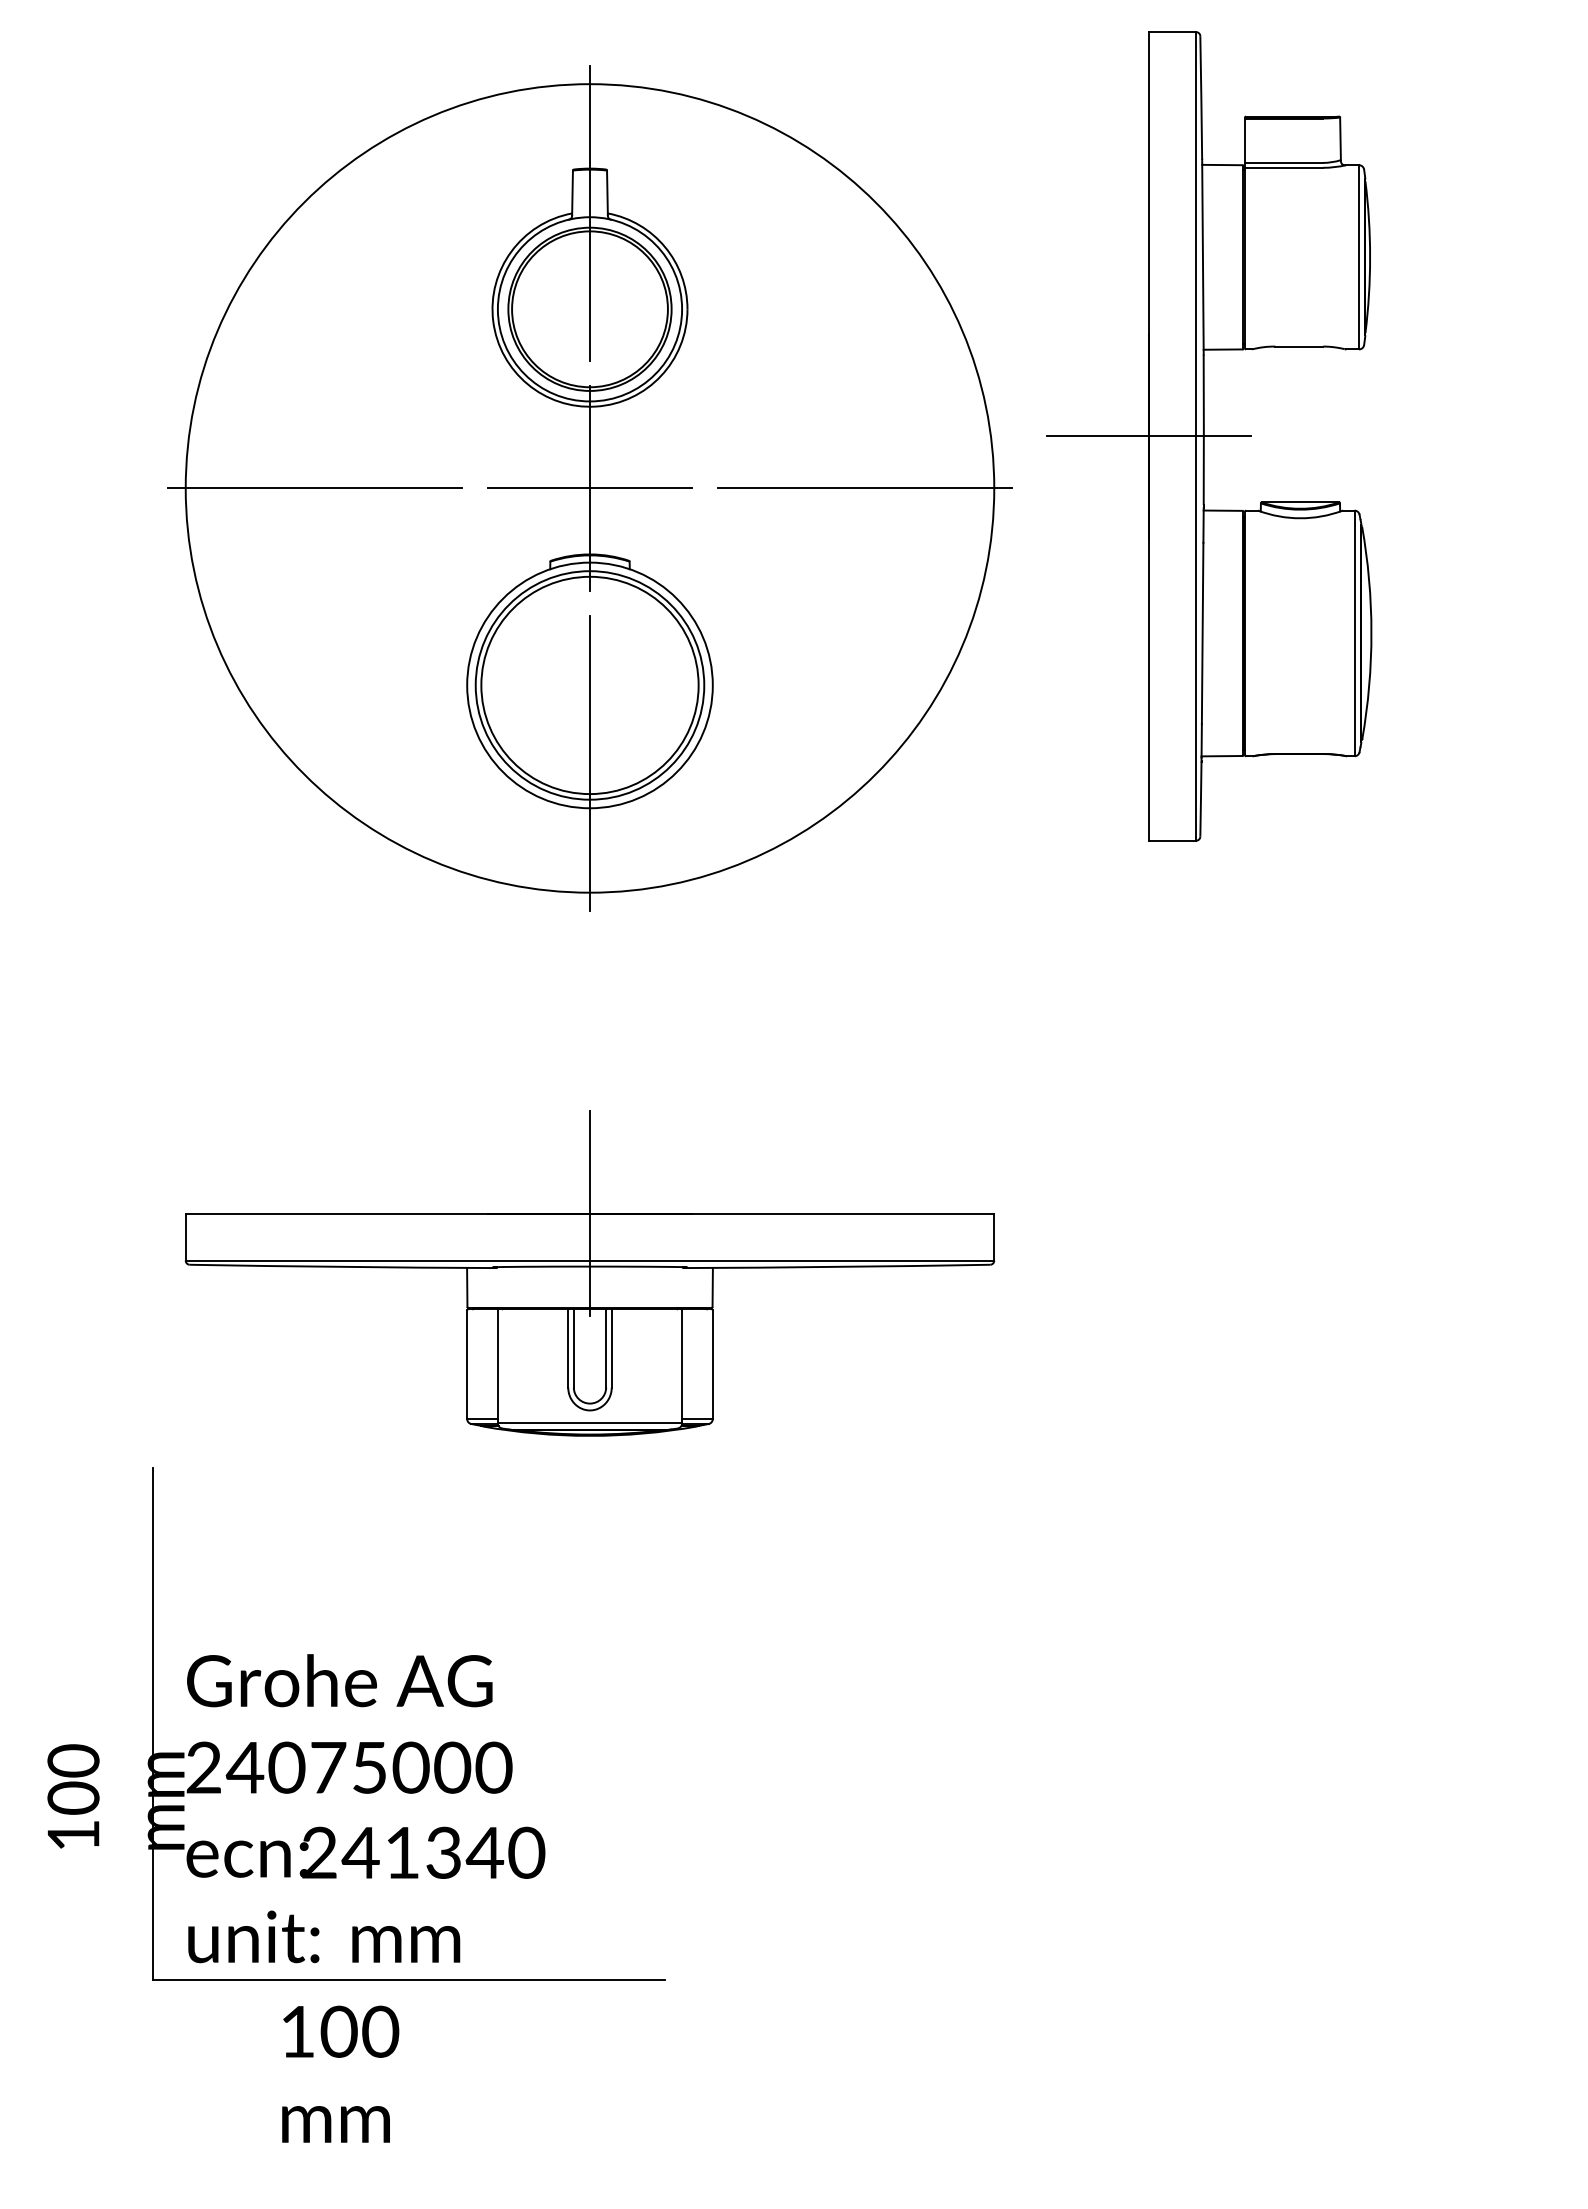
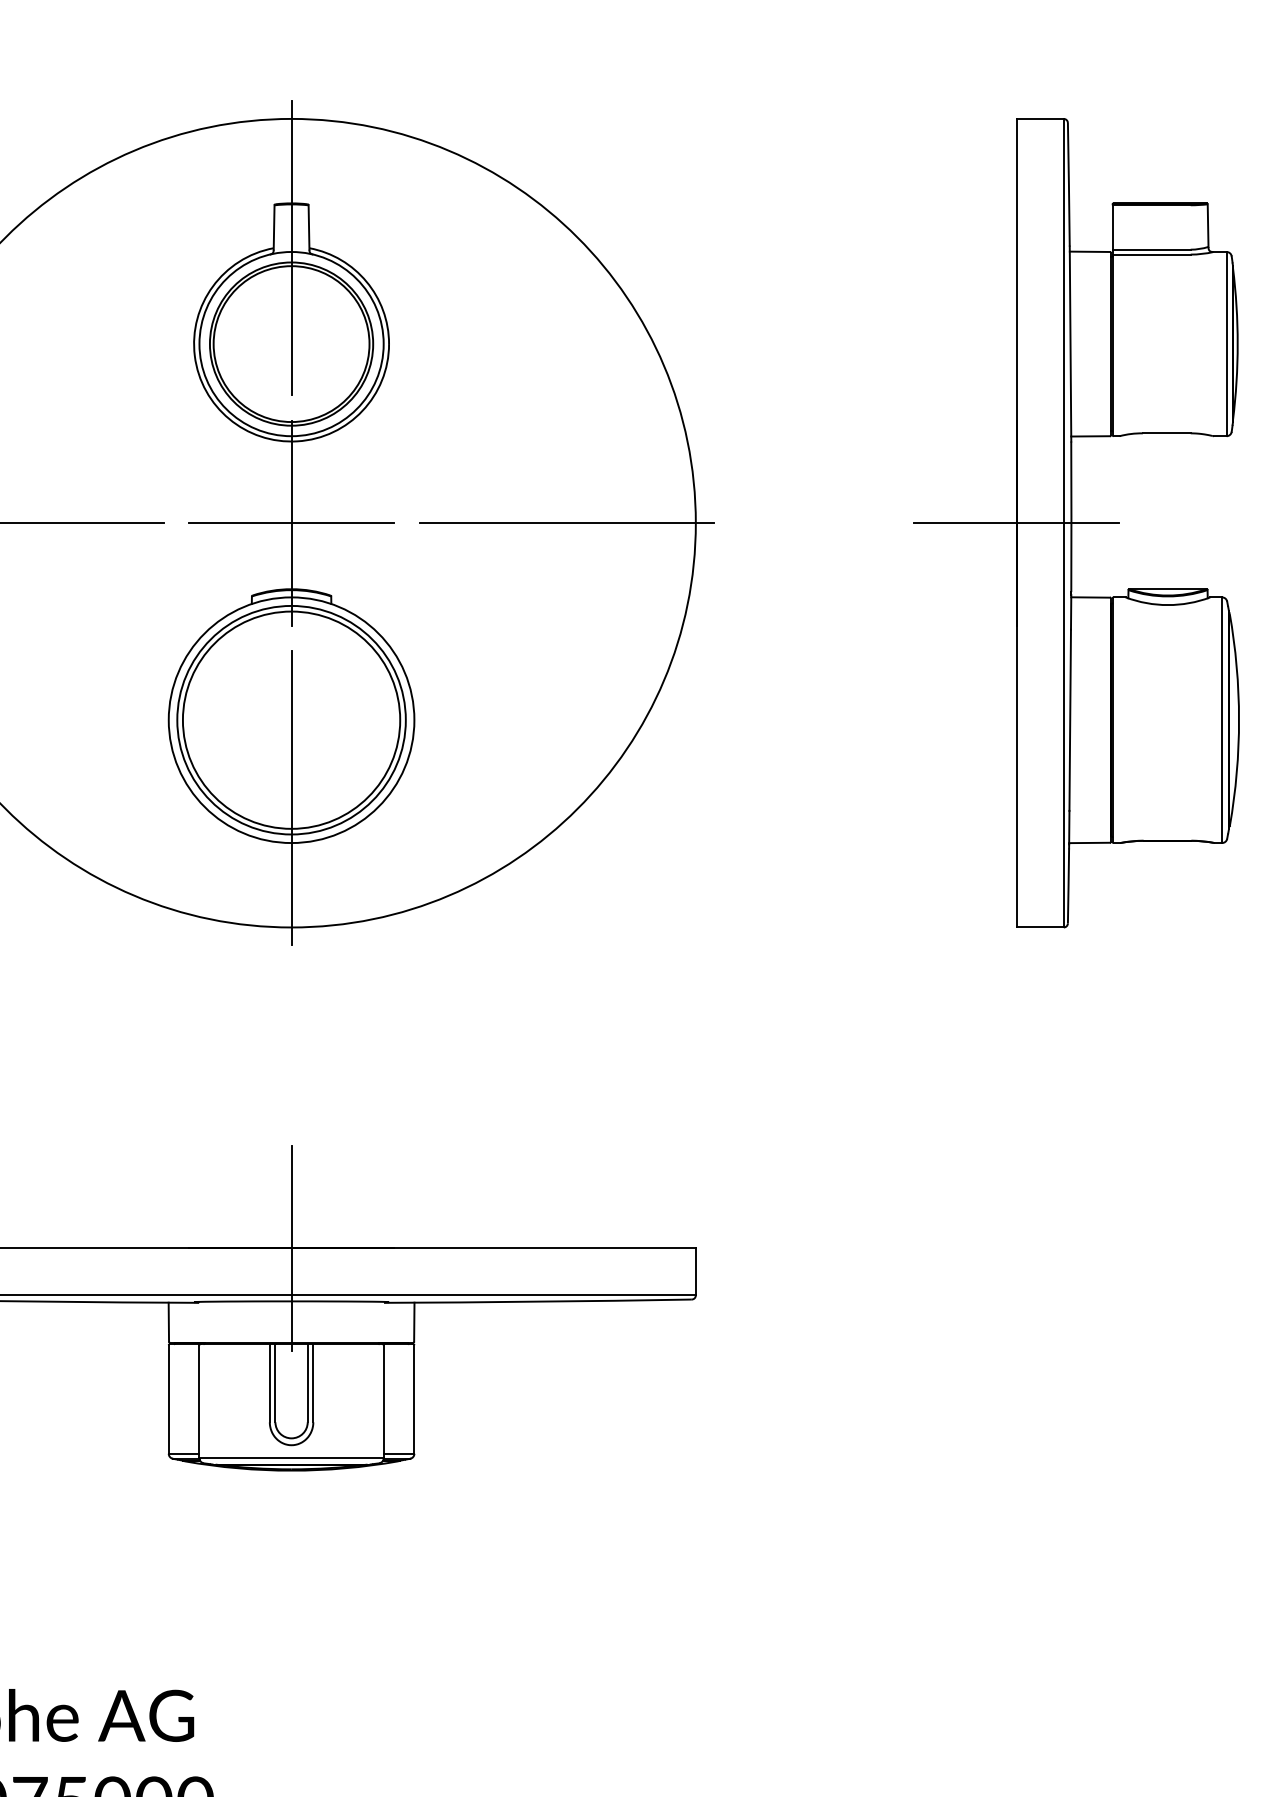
part: (1209, 436) -> (1077, 523), moved

